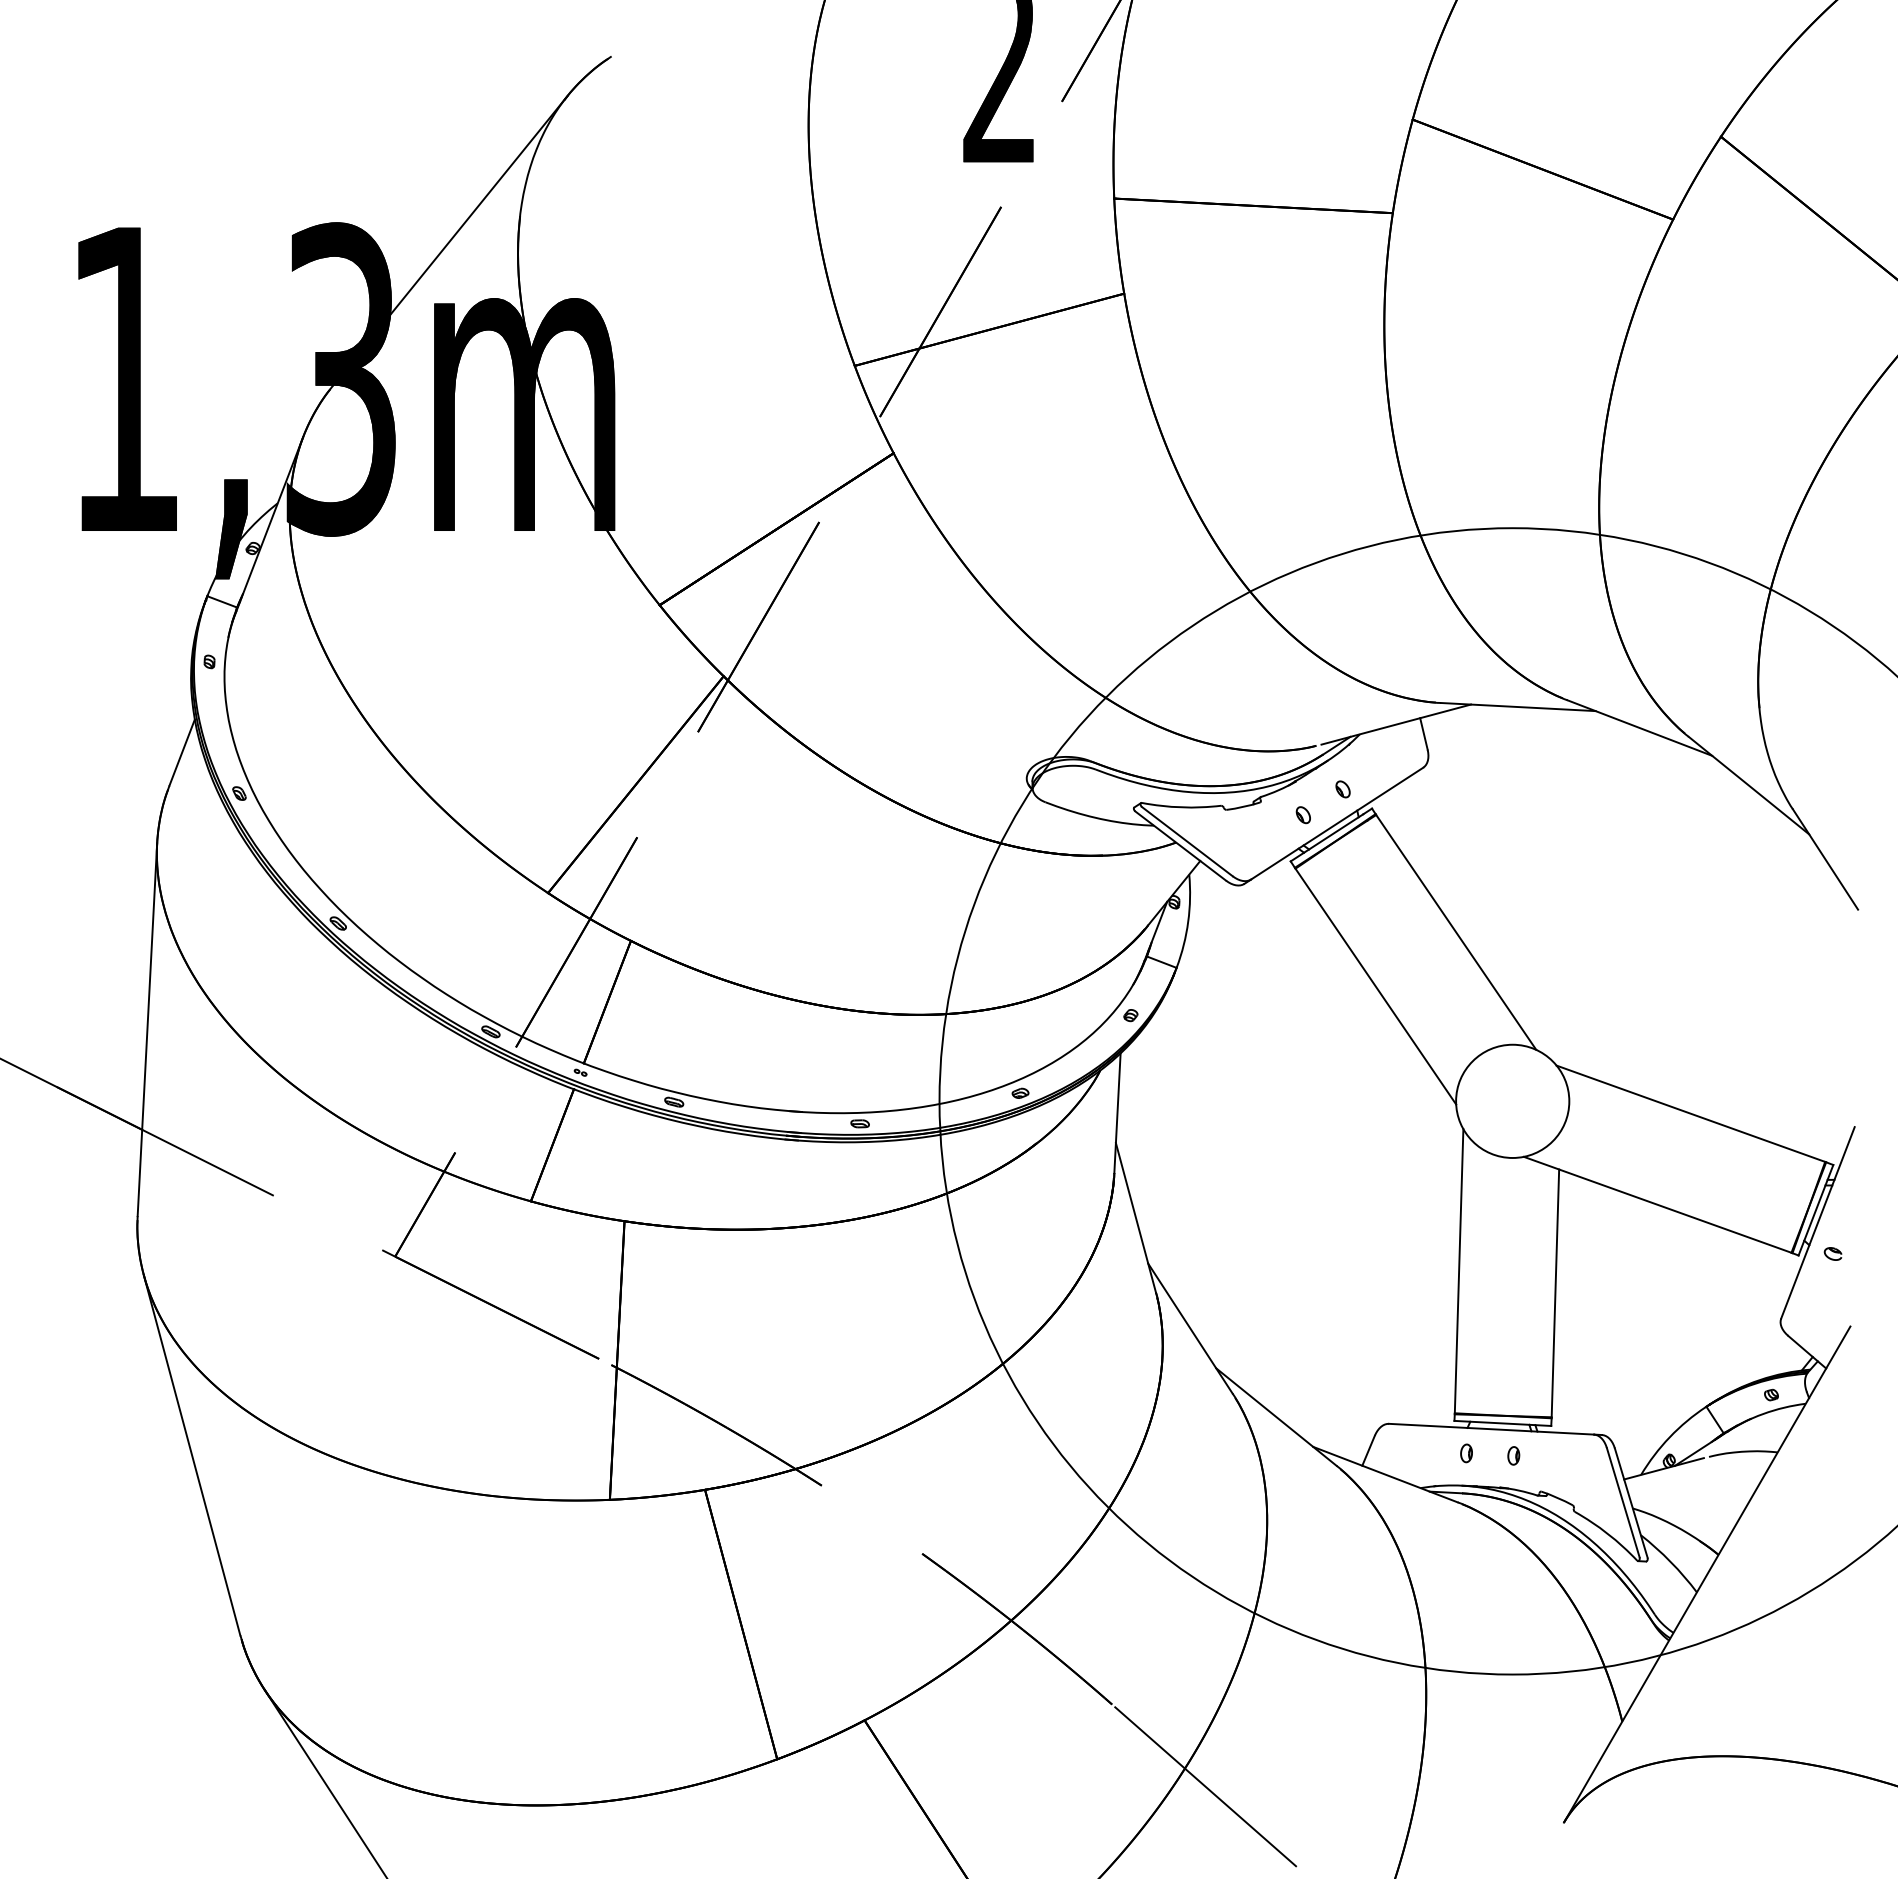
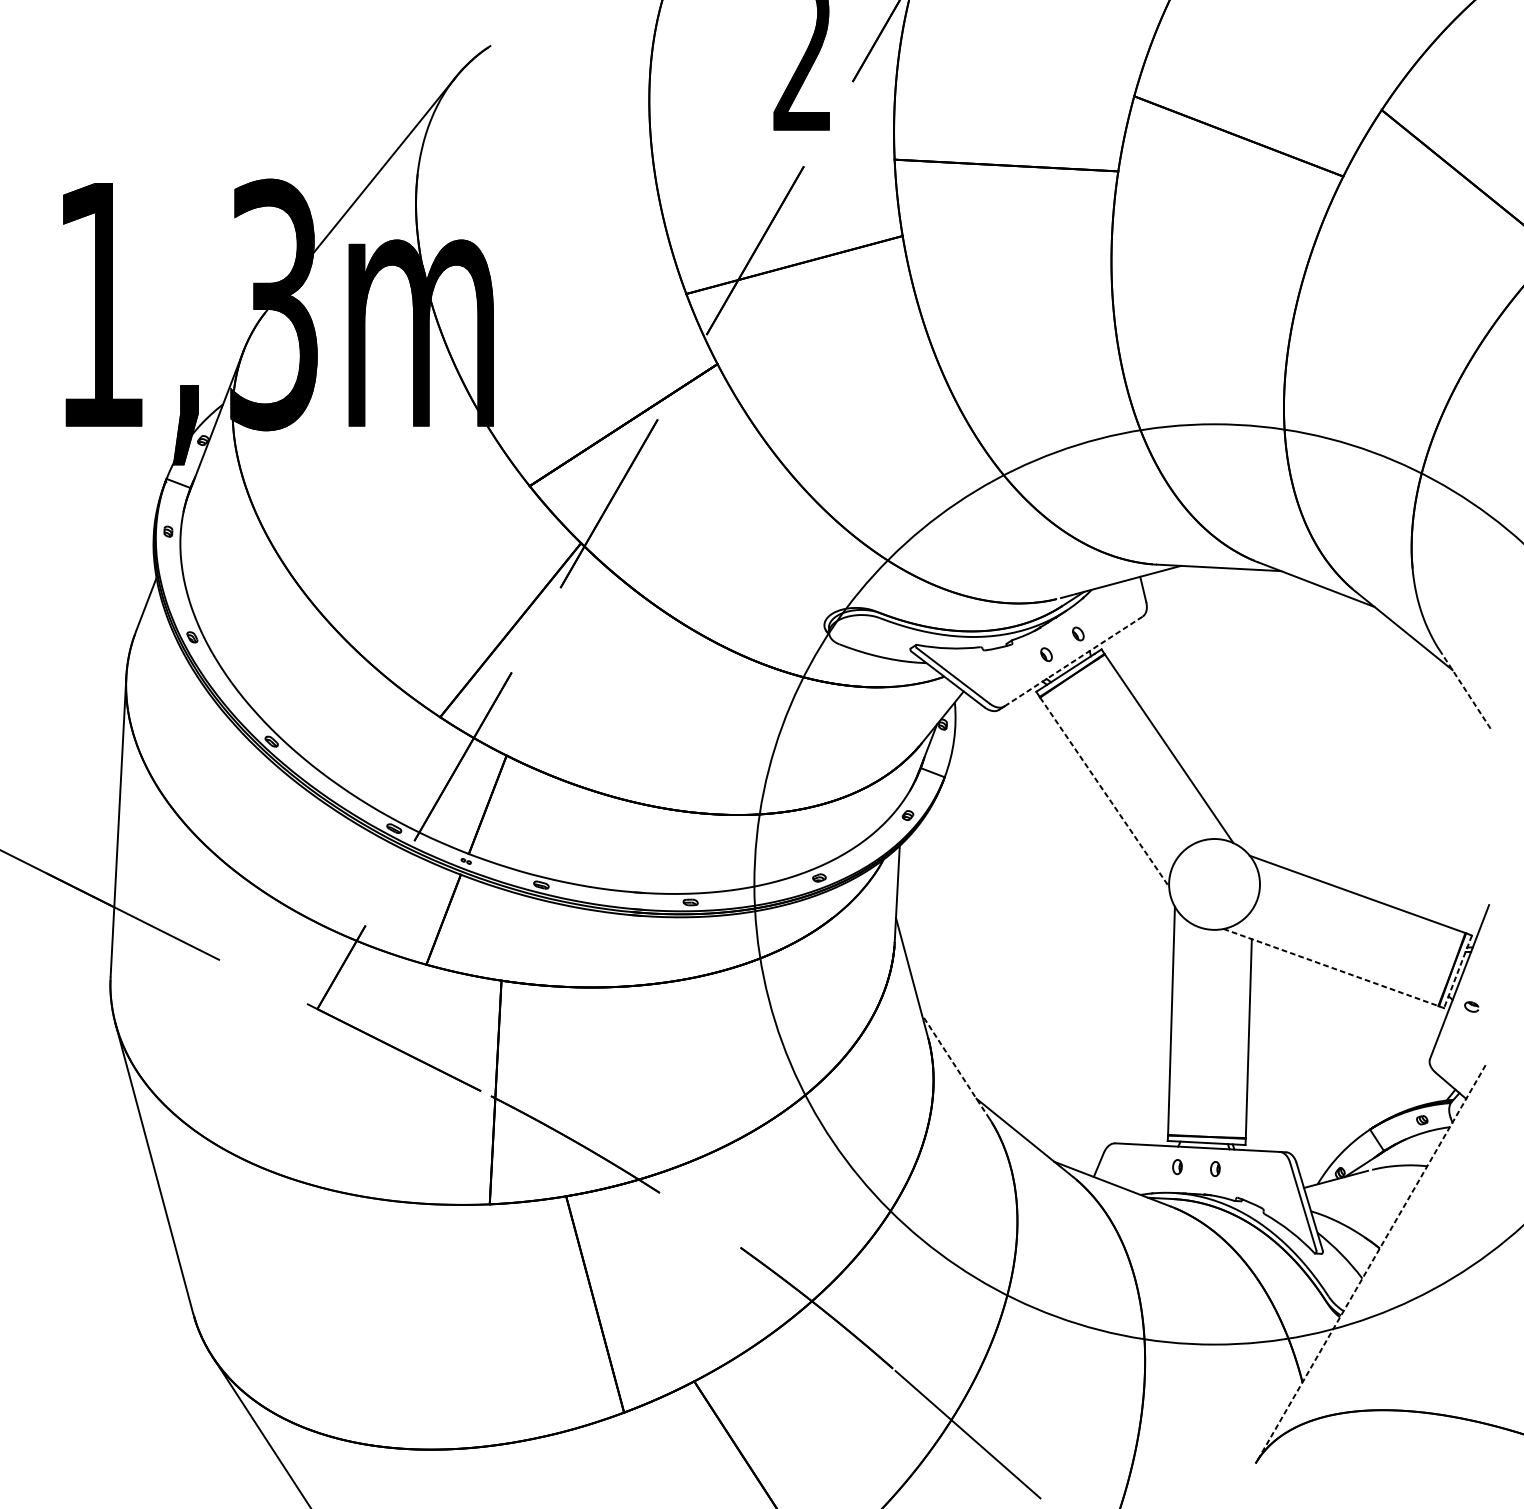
line: (1337, 823) -> (1073, 661), solid -> dashed
line: (1825, 859) -> (1465, 690), solid -> dashed
line: (1375, 986) -> (1104, 792), solid -> dashed
line: (1658, 1205) -> (1331, 968), solid -> dashed
line: (1815, 1210) -> (1457, 972), solid -> dashed
line: (1190, 1328) -> (955, 1066), solid -> dashed
line: (1706, 1575) -> (1370, 1265), solid -> dashed

